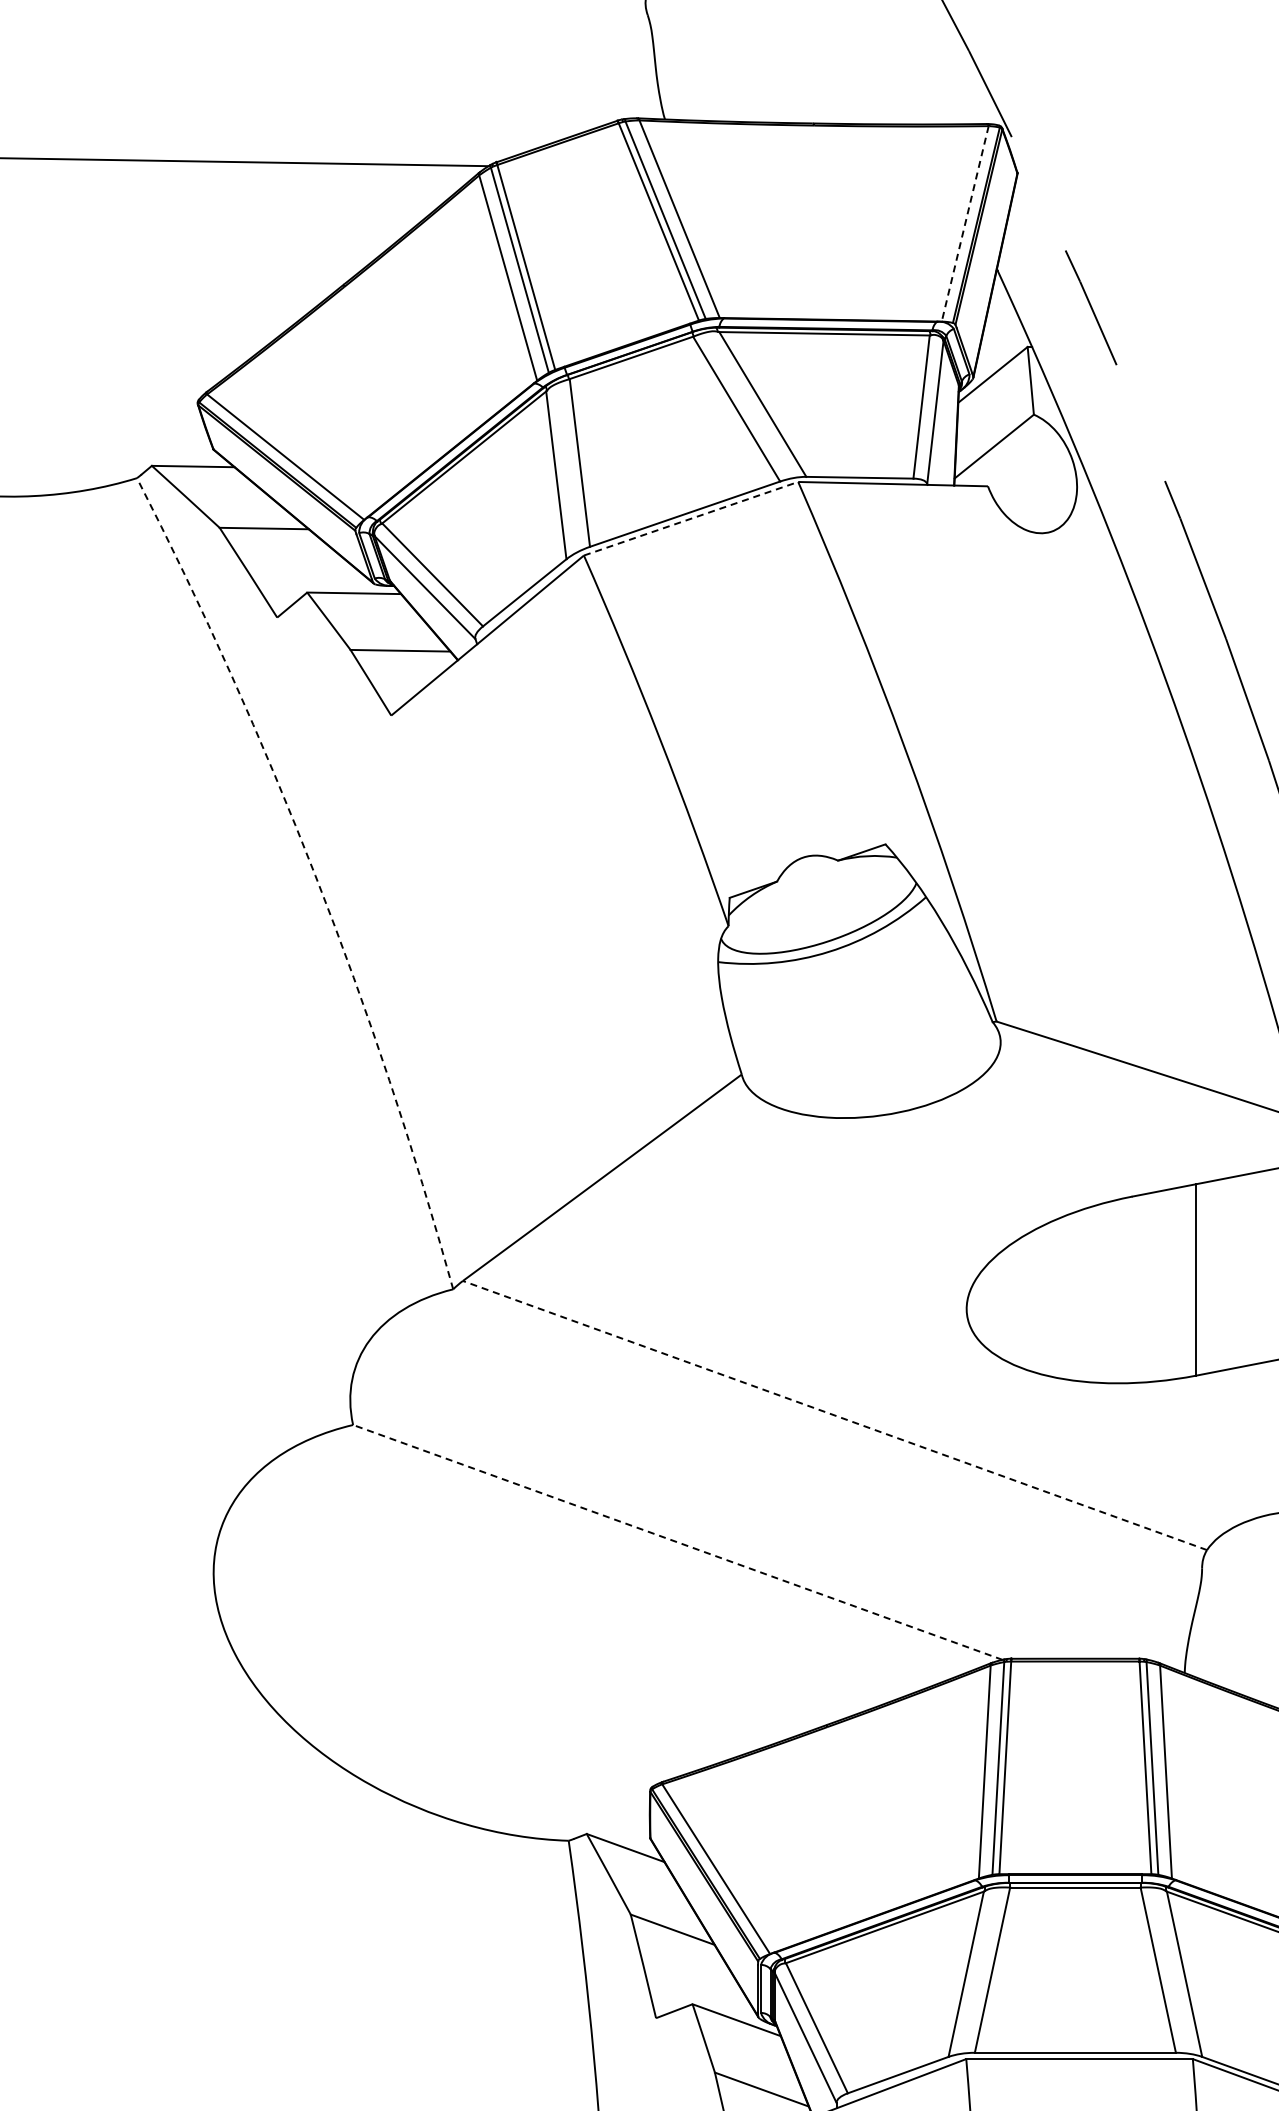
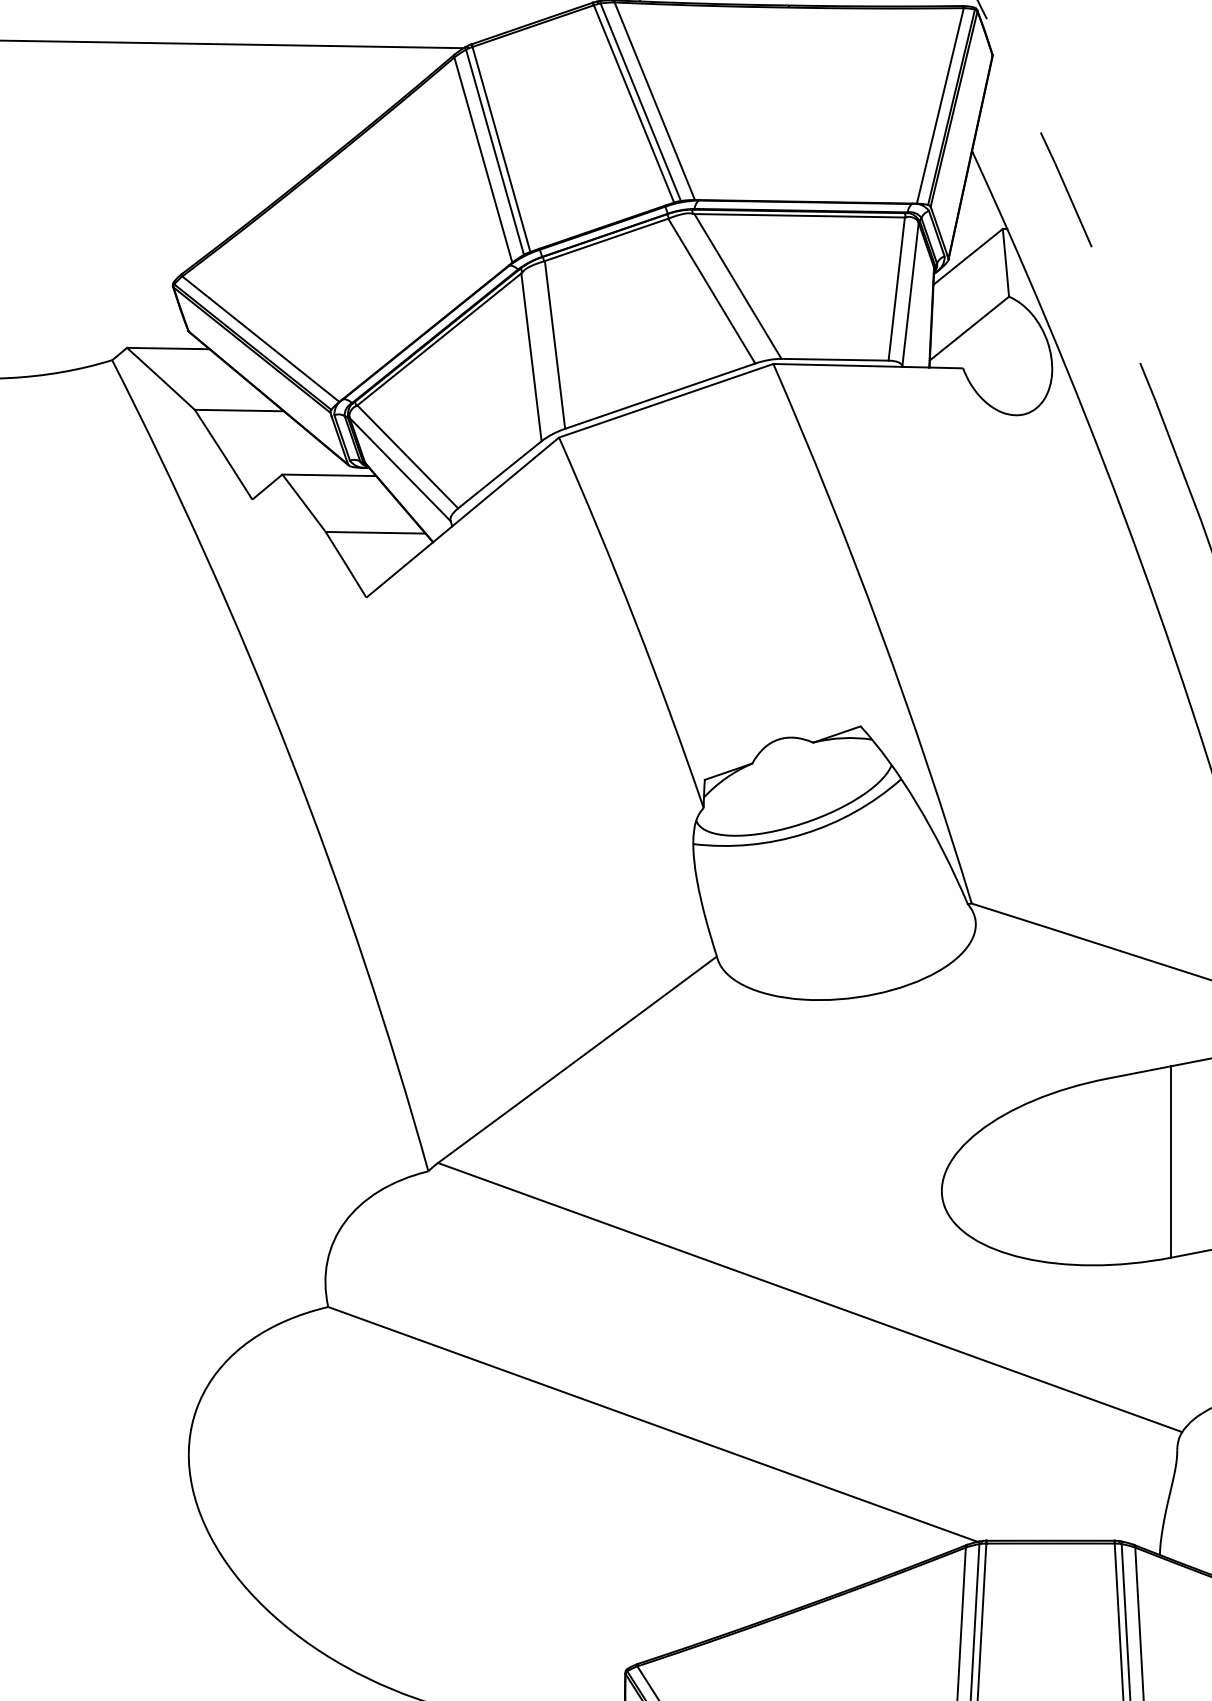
line: (965, 223) -> (940, 105), dashed -> solid
line: (691, 518) -> (666, 400), dashed -> solid
arc: (315, 875) -> (290, 757), dashed -> solid
line: (834, 1415) -> (809, 1297), dashed -> solid
line: (677, 1542) -> (652, 1424), dashed -> solid

